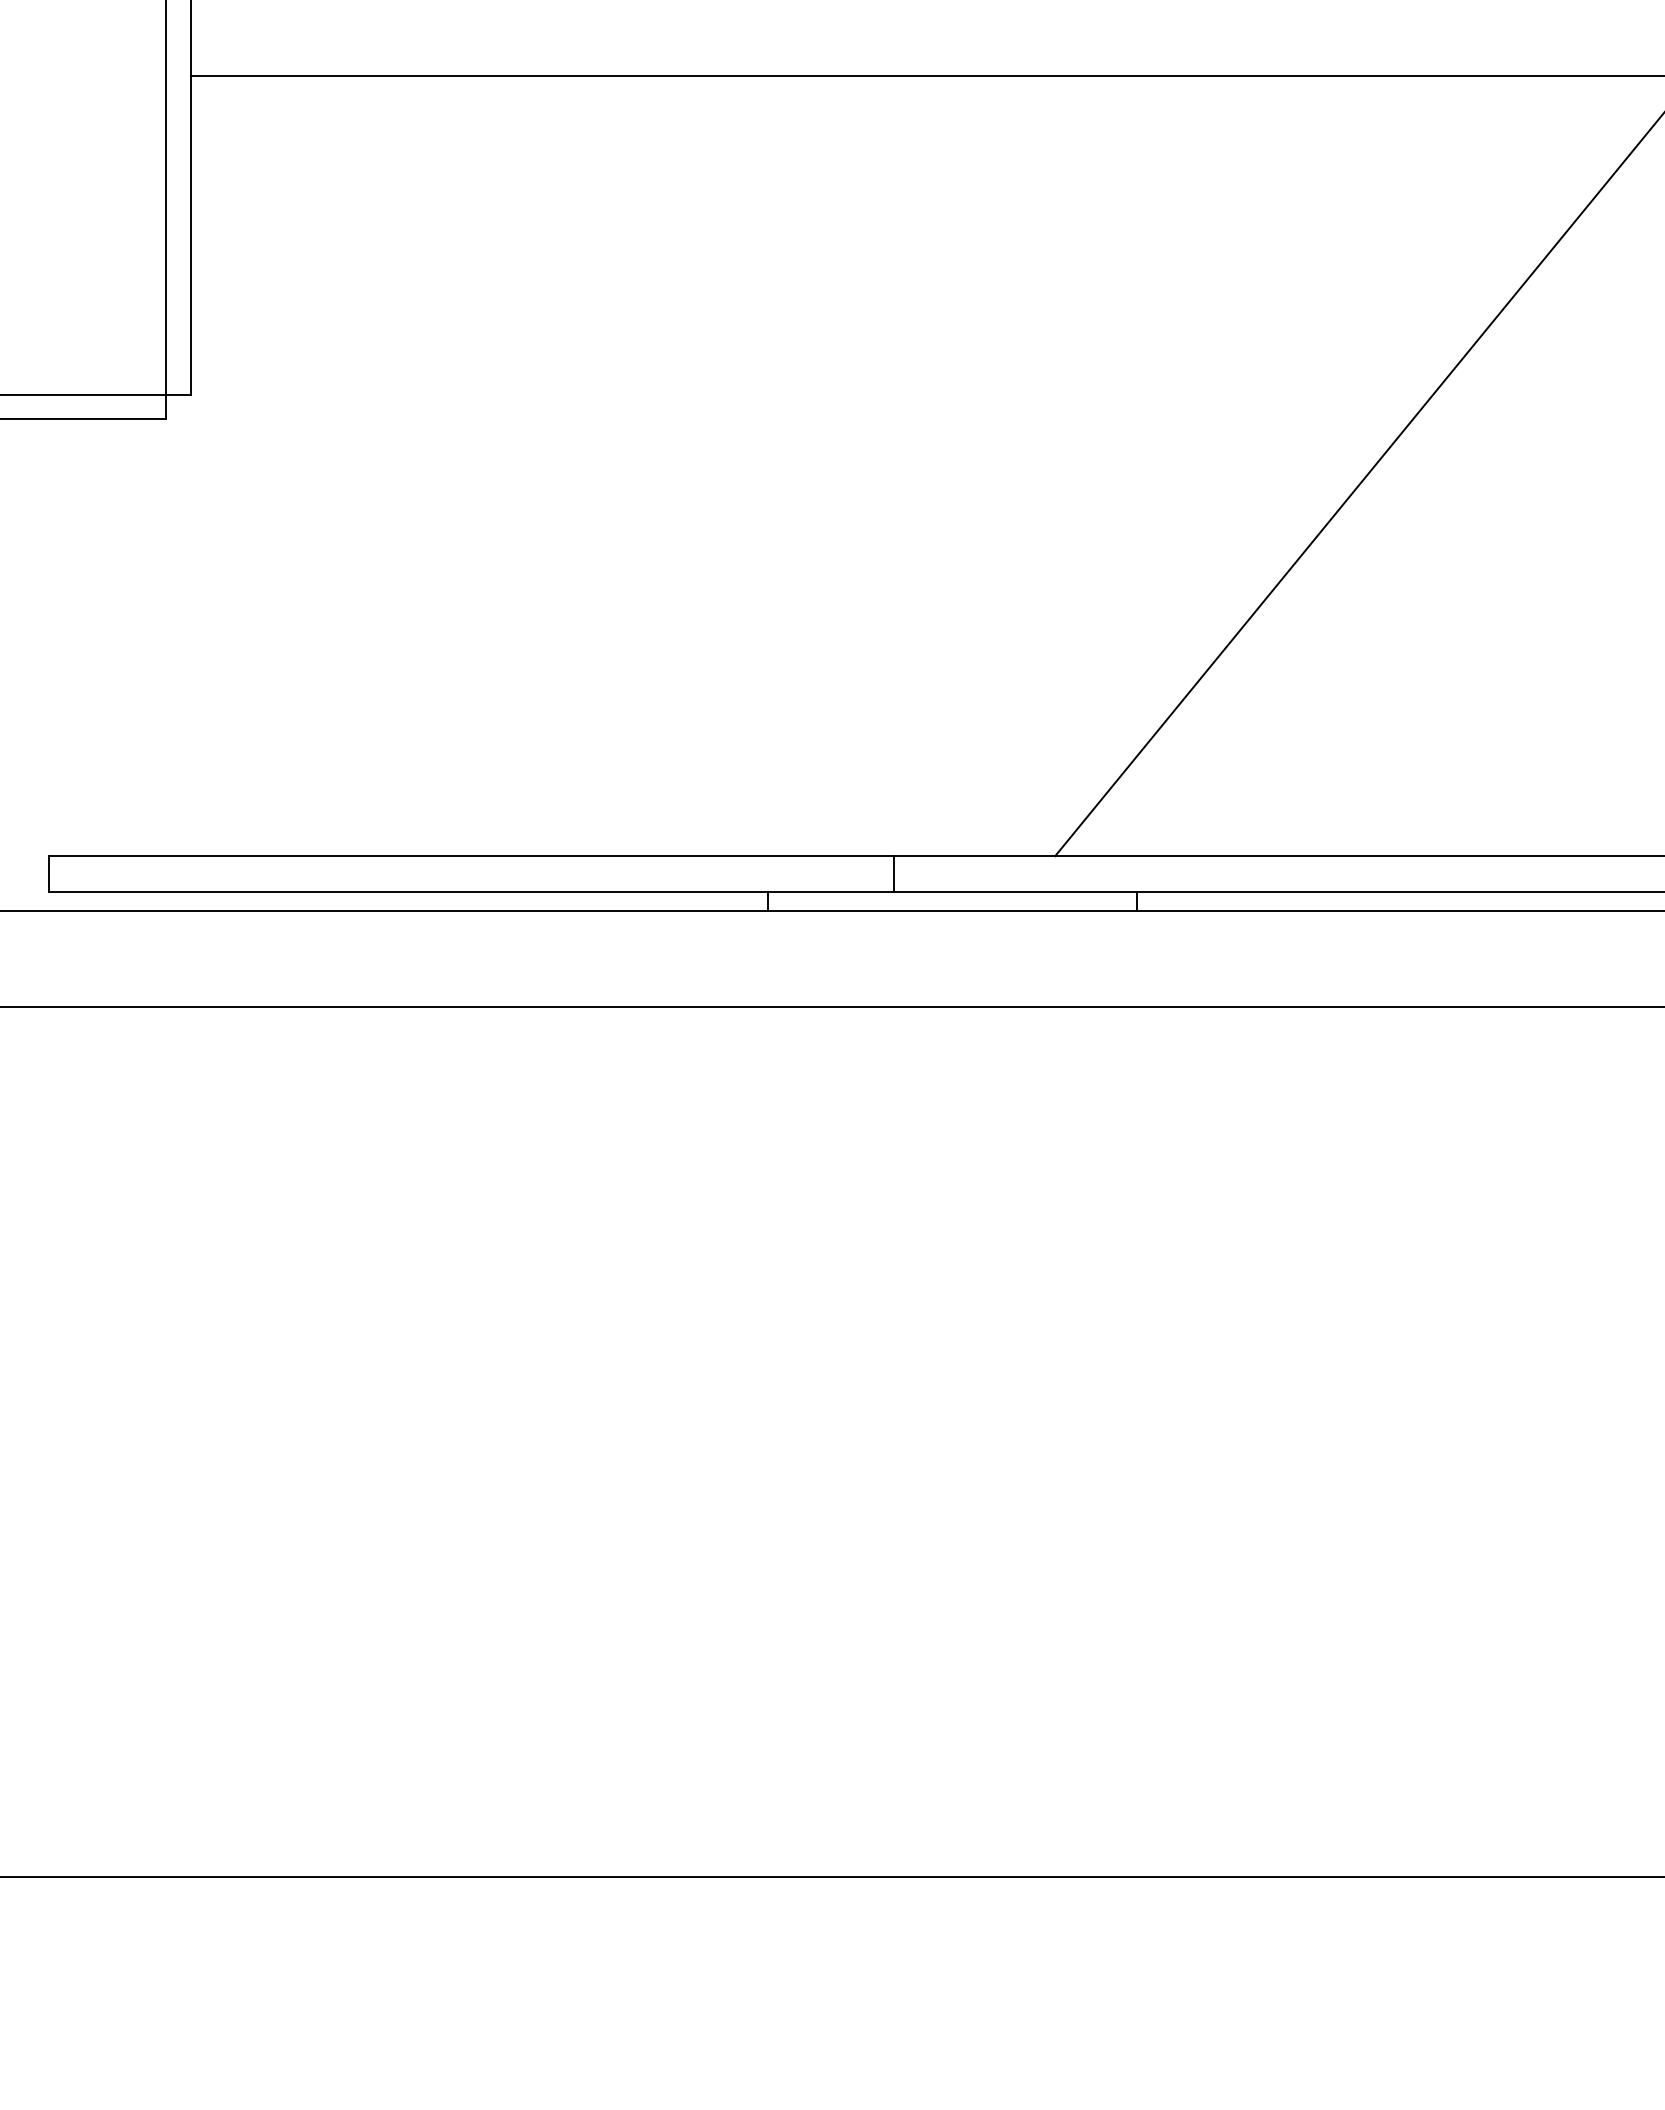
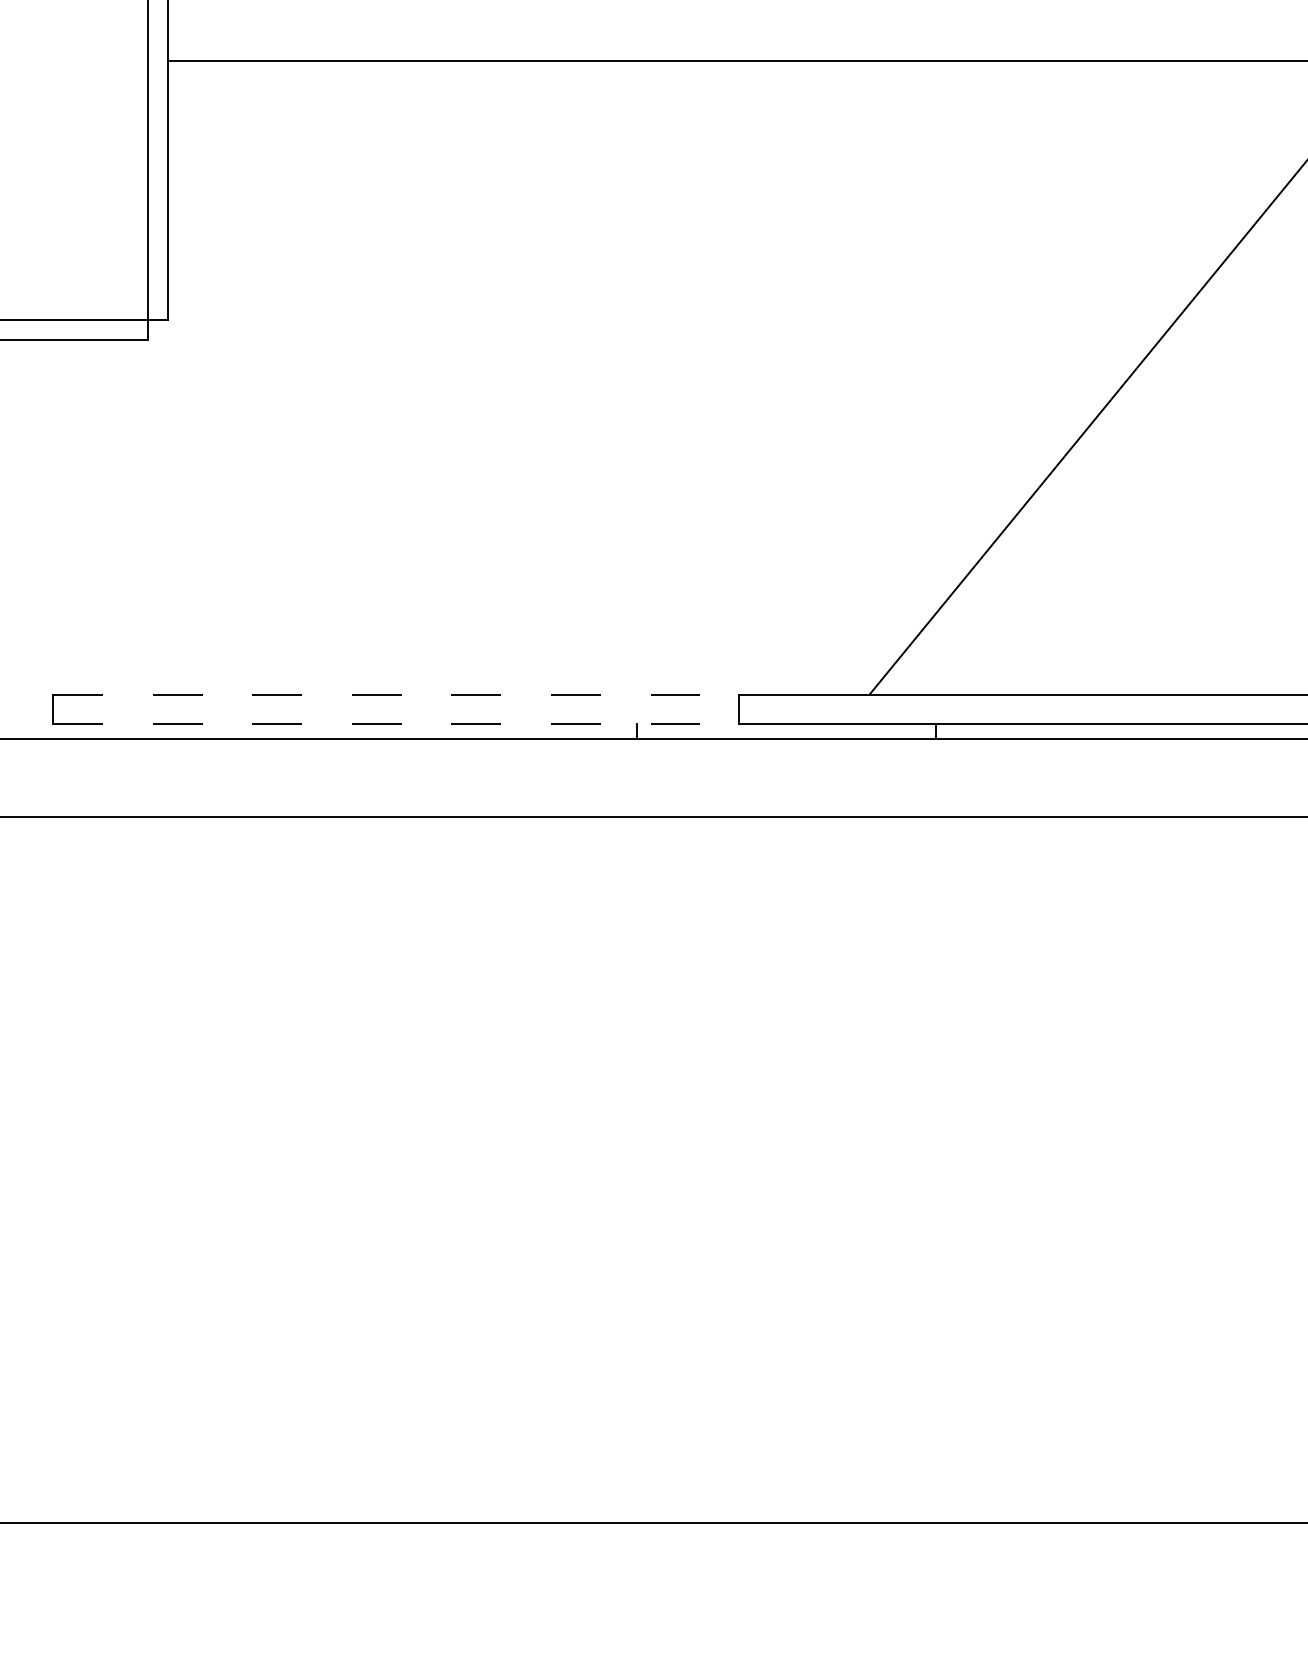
line: (471, 856) -> (395, 694), solid -> dashed
line: (471, 892) -> (395, 724), solid -> dashed

